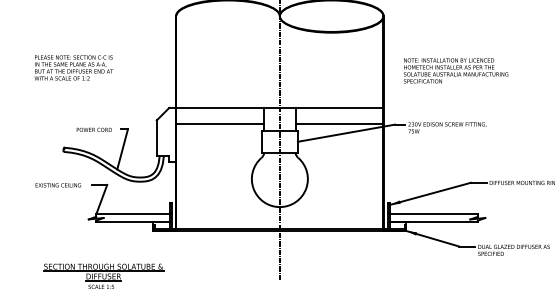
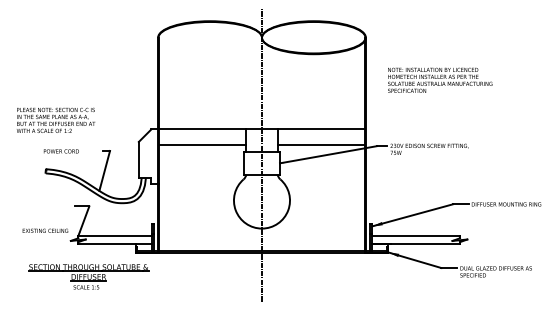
text: (74, 67) -> (56, 119), moved
text: (456, 70) -> (440, 79), moved
text: (93, 130) -> (60, 151), moved
text: (58, 185) -> (45, 230), moved
part: (103, 276) -> (88, 276), moved

